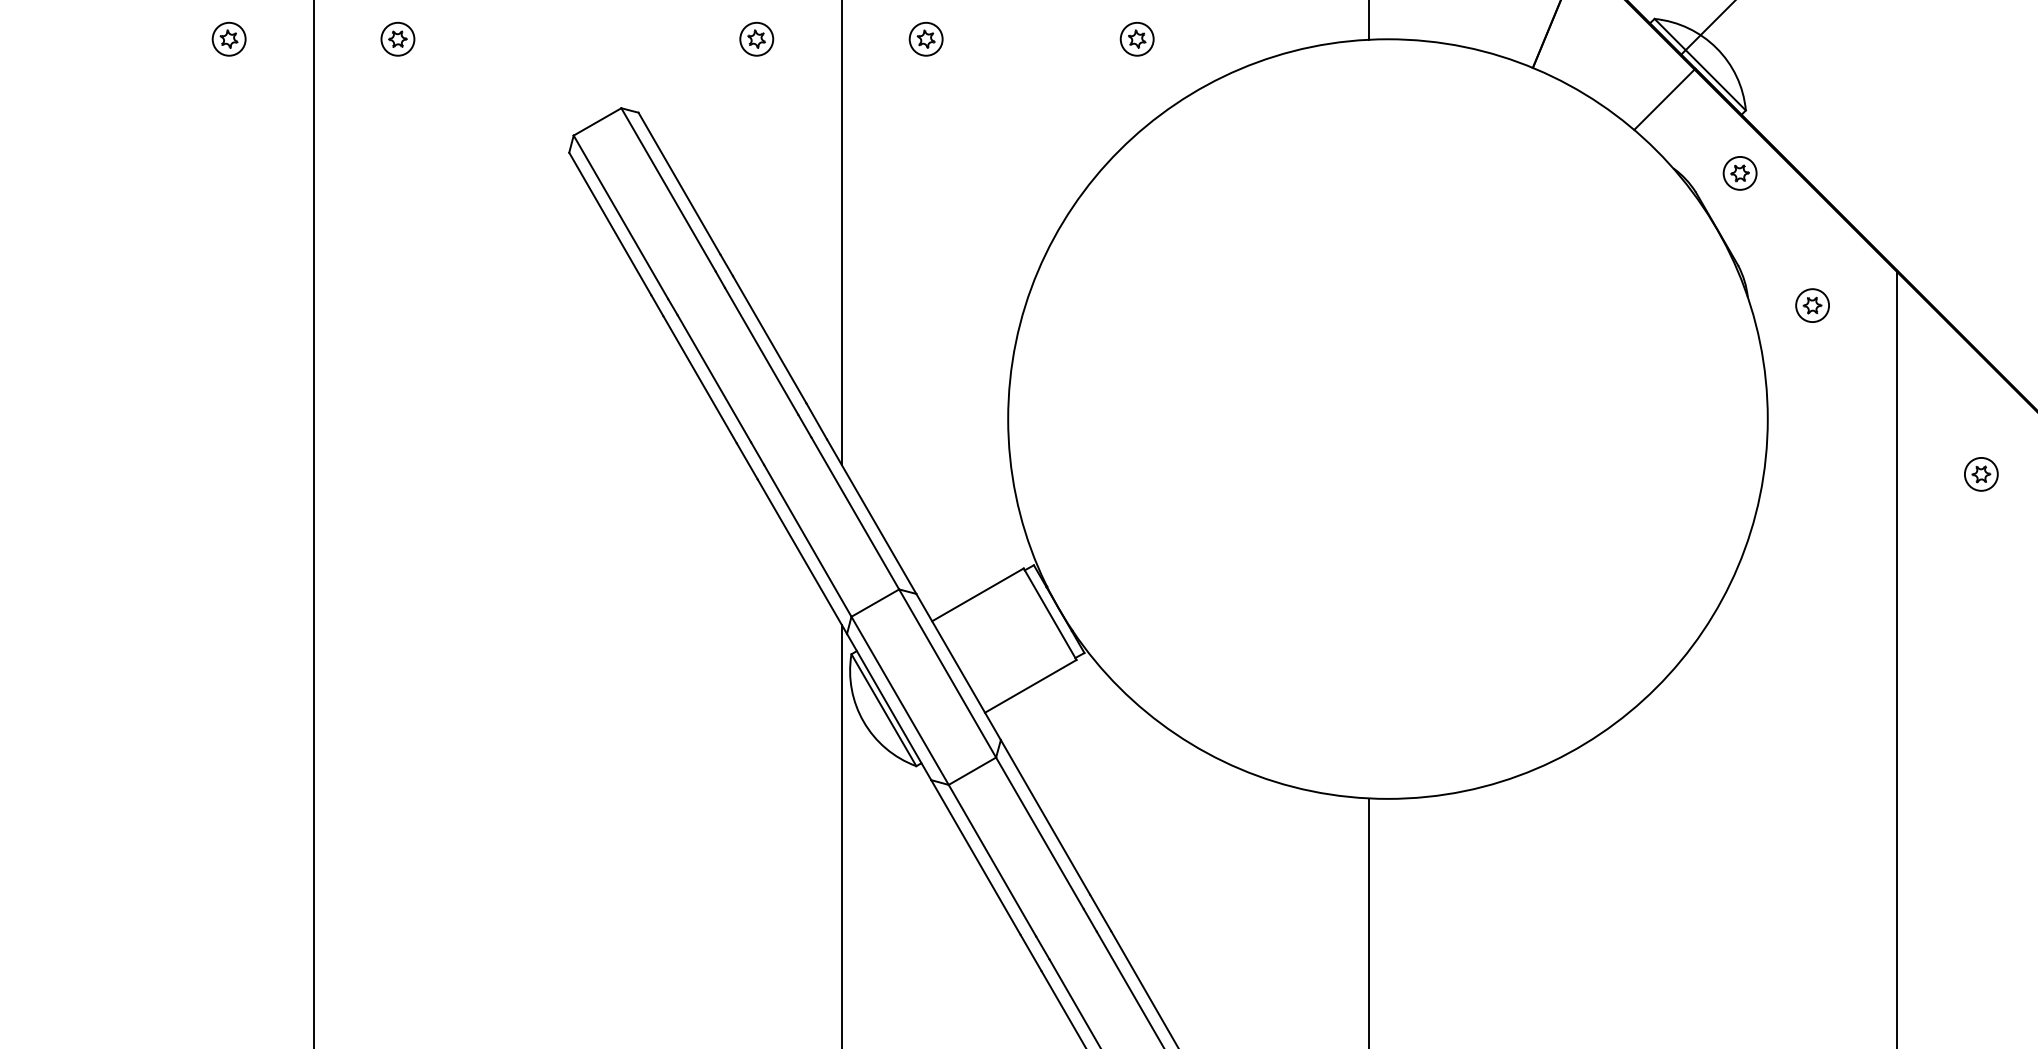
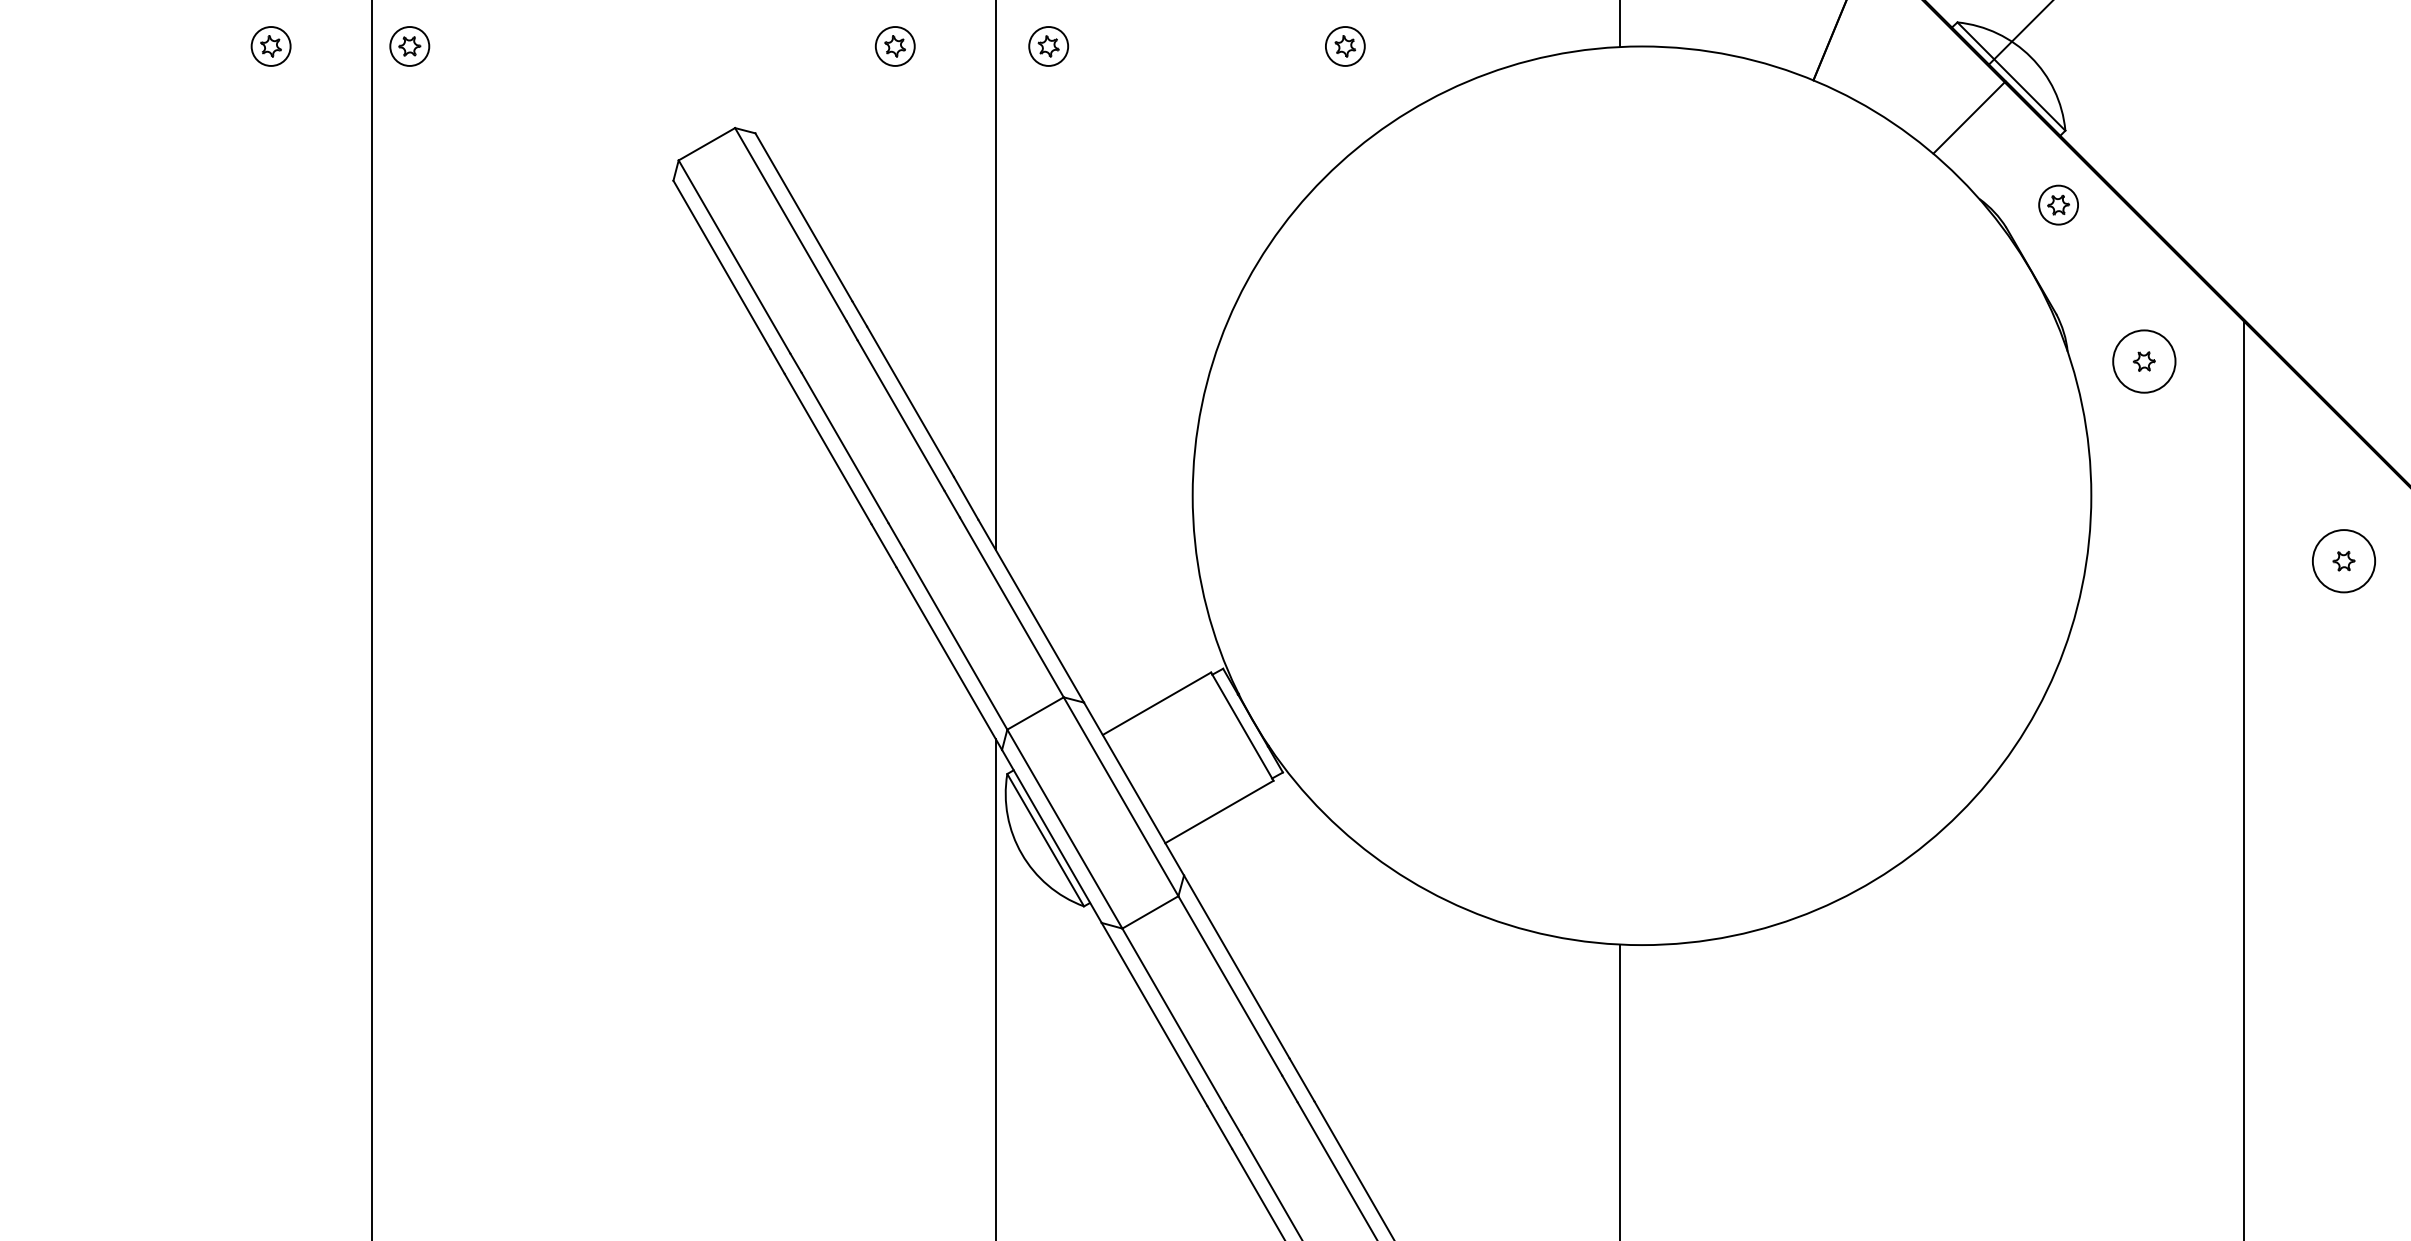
part: (397, 39) -> (409, 46), moved
part: (926, 39) -> (1048, 46), moved
circle: (1811, 305) -> (2143, 361), size x1.6
circle: (1980, 473) -> (2343, 560), size x1.6

